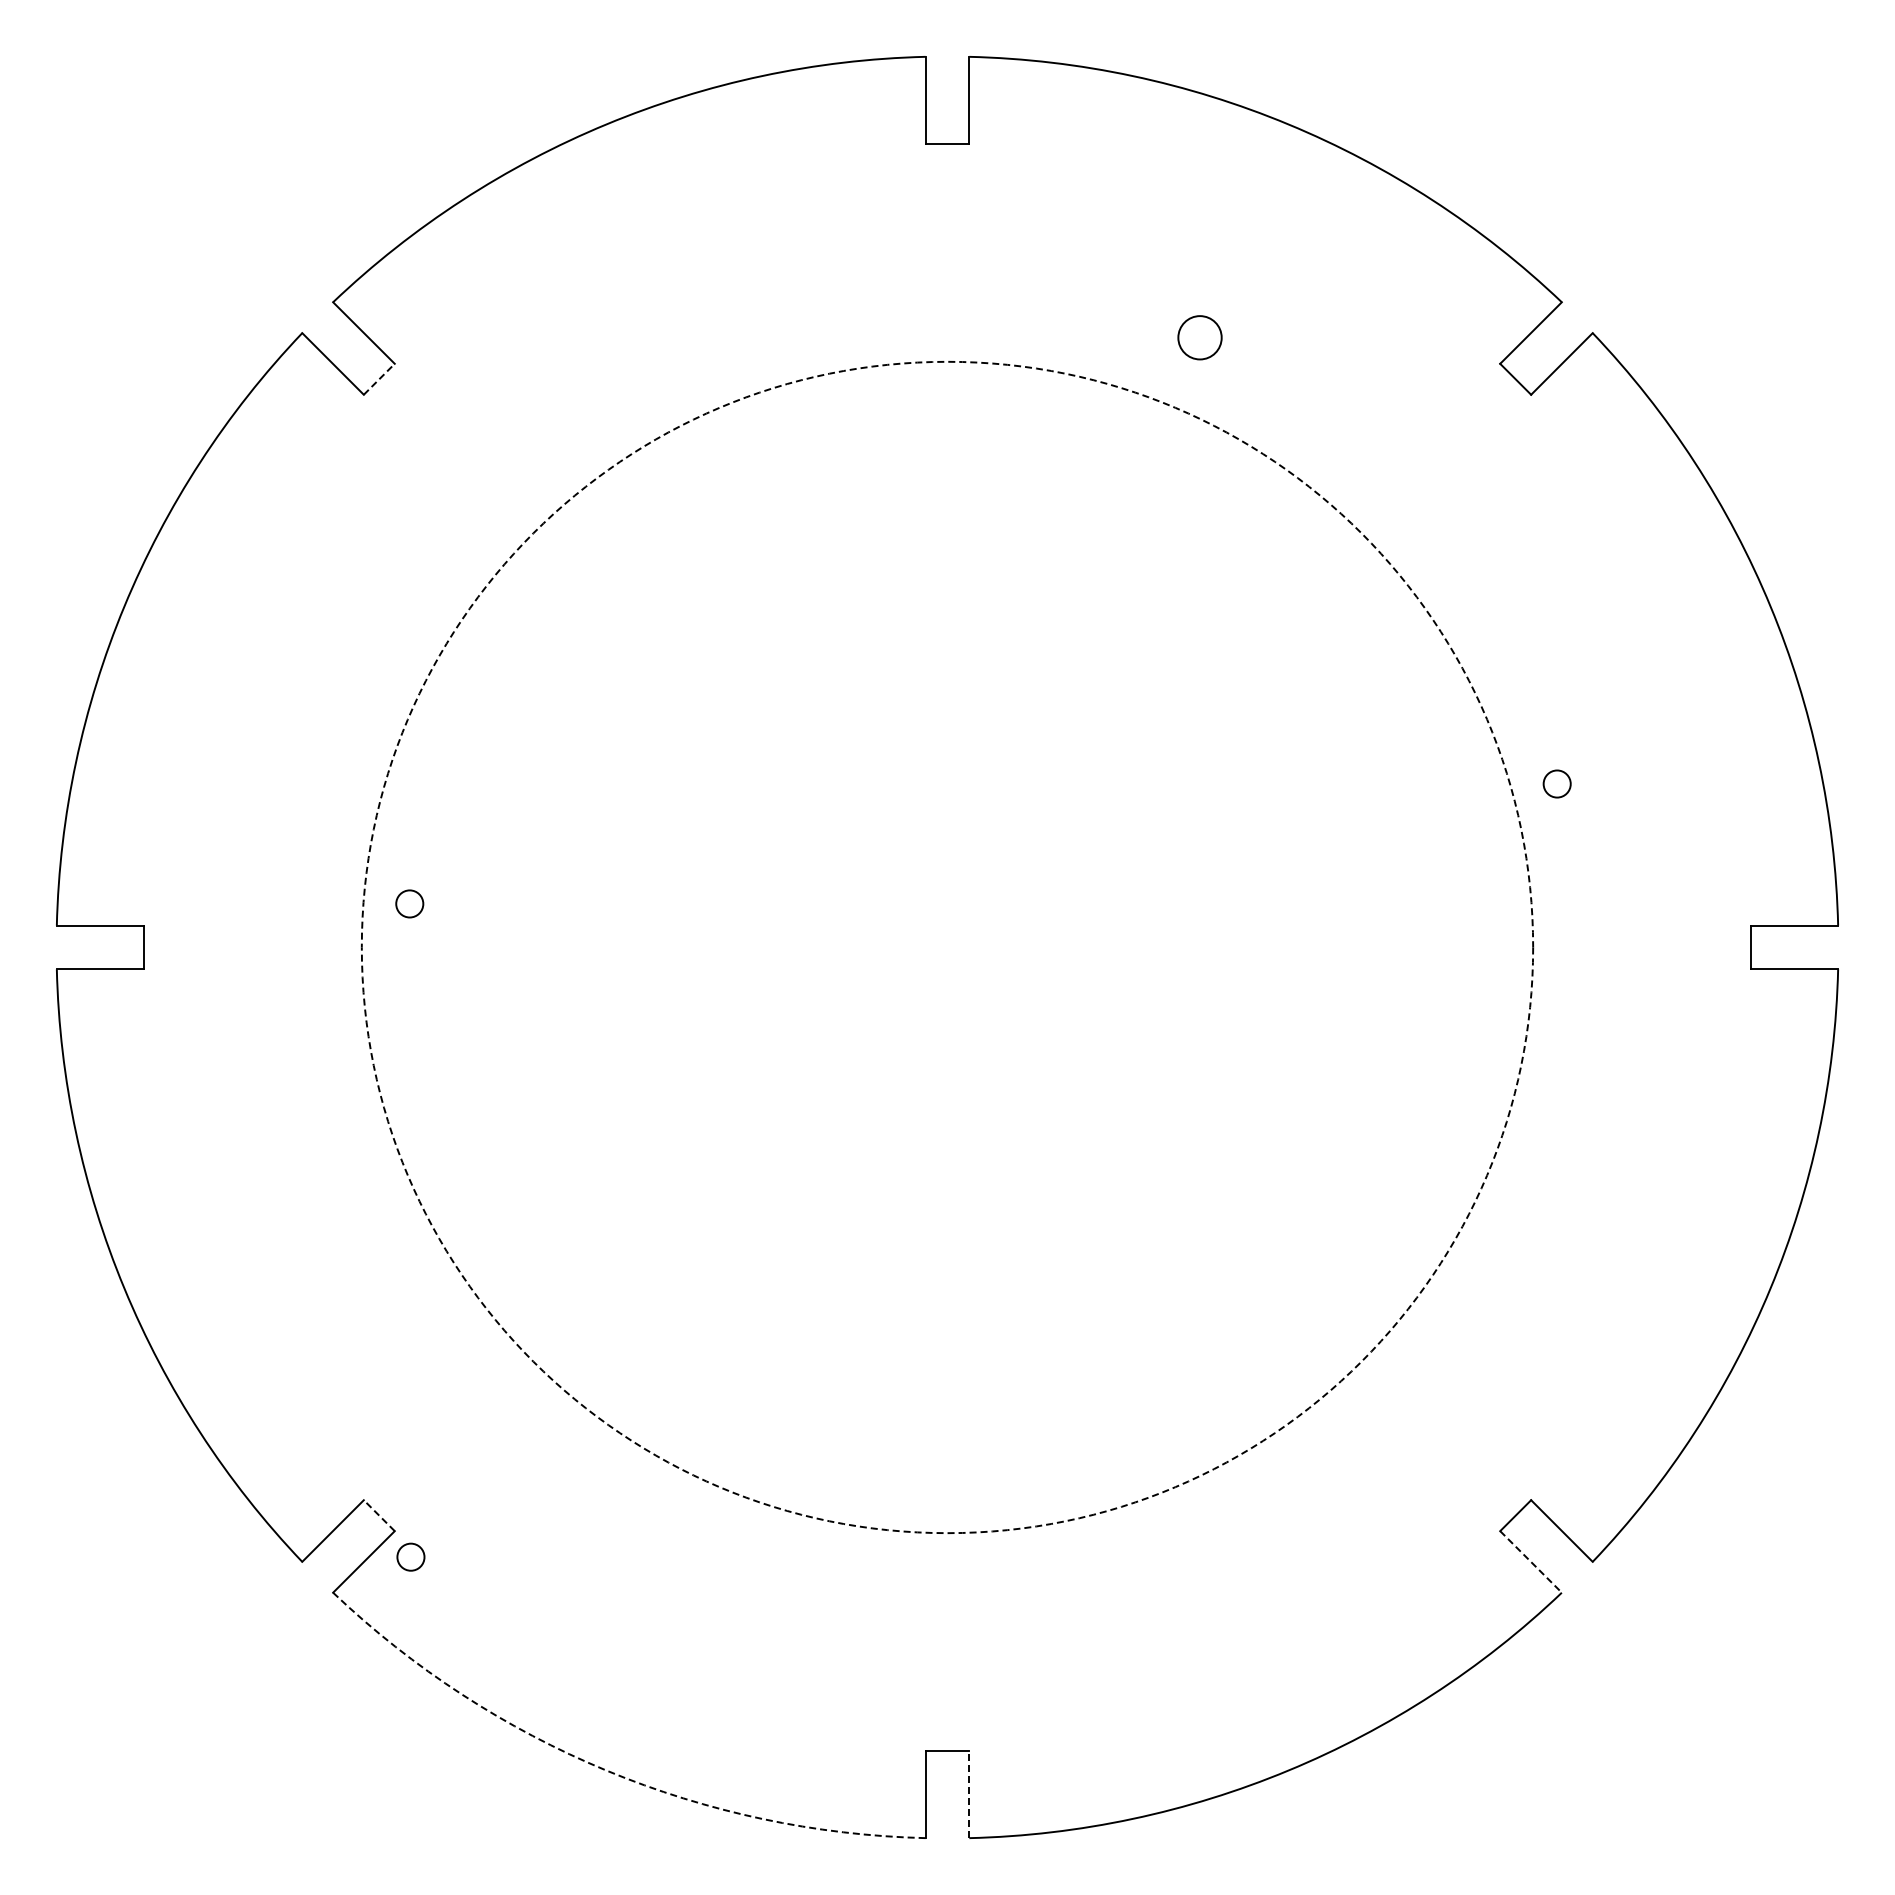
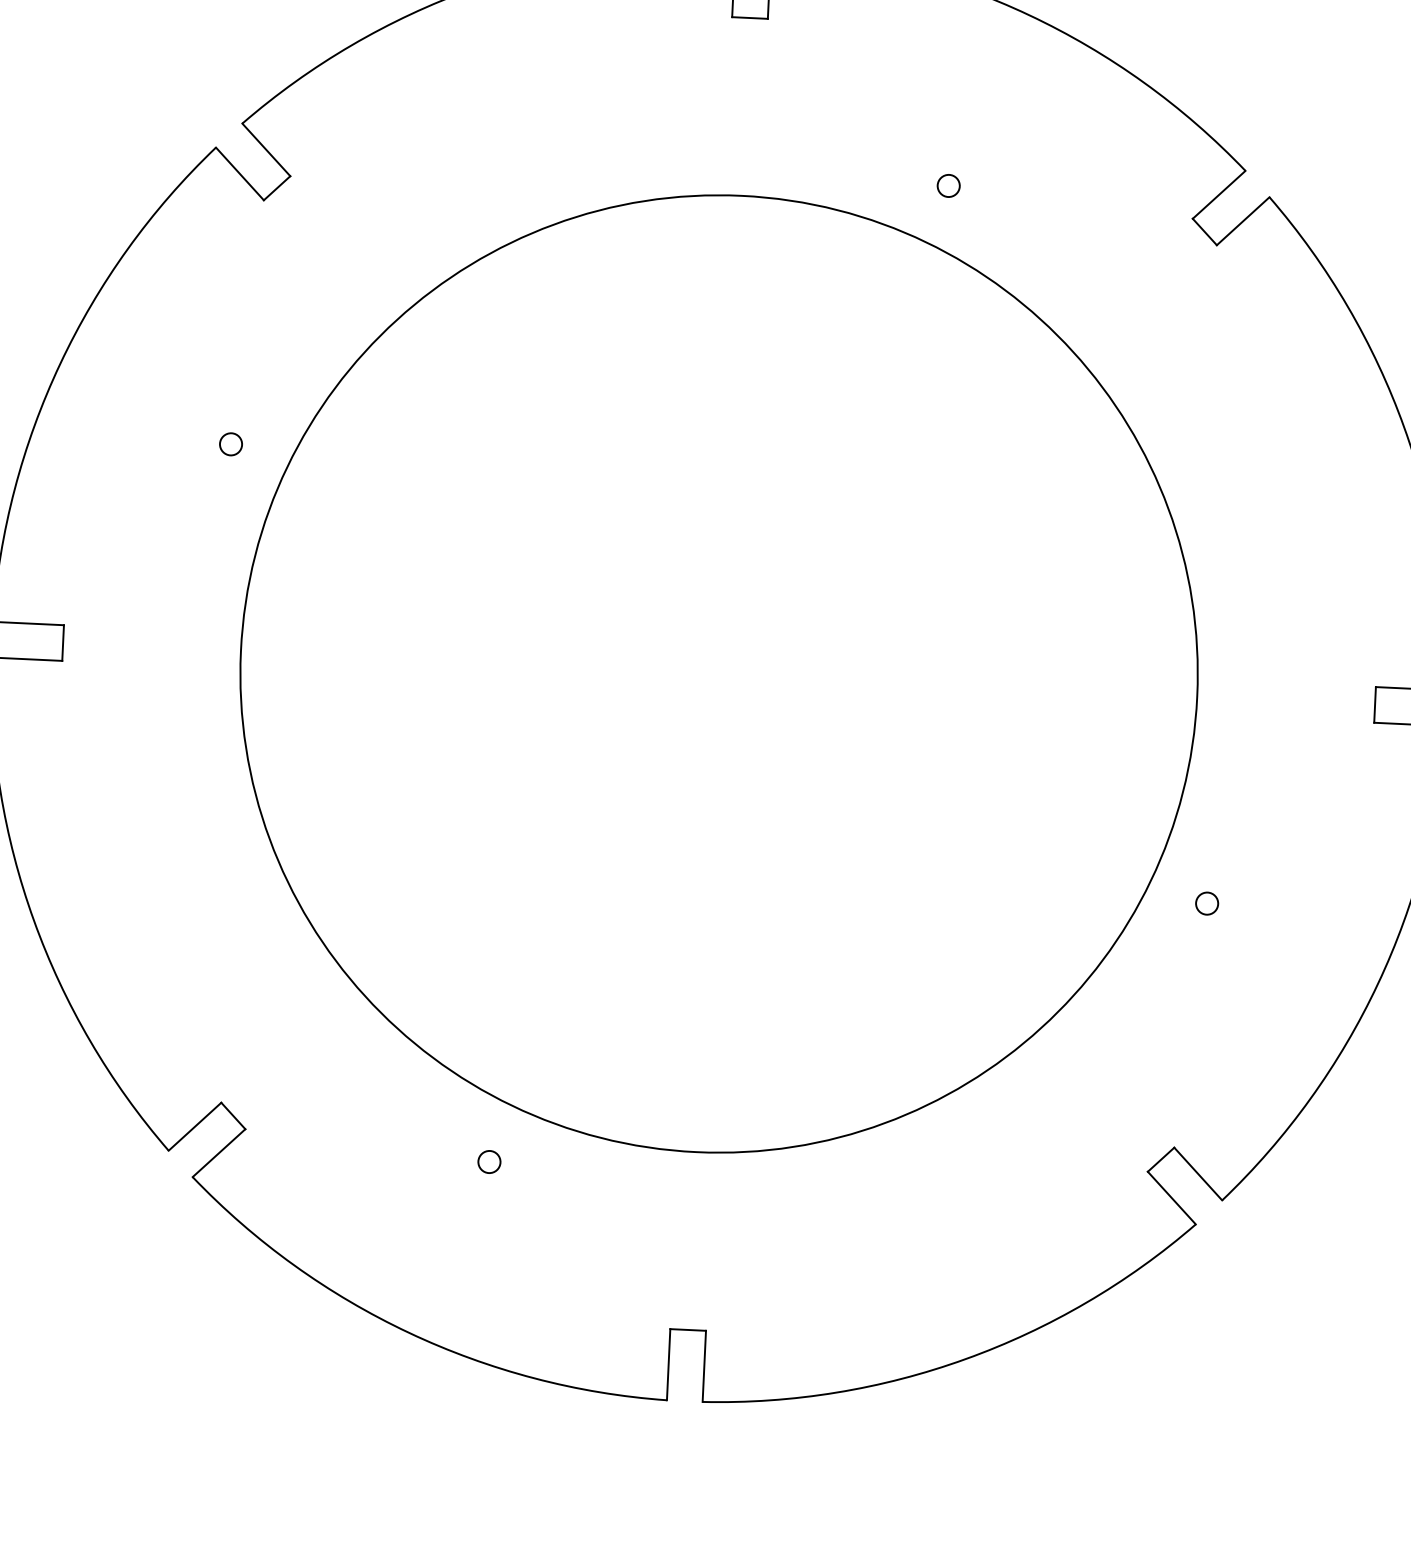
circle: (1199, 337) -> (948, 185), size x0.62
line: (379, 379) -> (277, 188), dashed -> solid
circle: (1556, 783) -> (1206, 903), moved
circle: (409, 903) -> (230, 443), moved
circle: (947, 947) -> (719, 674), dashed -> solid
line: (379, 1515) -> (233, 1115), dashed -> solid
circle: (410, 1556) -> (489, 1161), moved
line: (1531, 1561) -> (1172, 1197), dashed -> solid
arc: (606, 1770) -> (409, 1332), dashed -> solid
line: (969, 1794) -> (704, 1366), dashed -> solid

